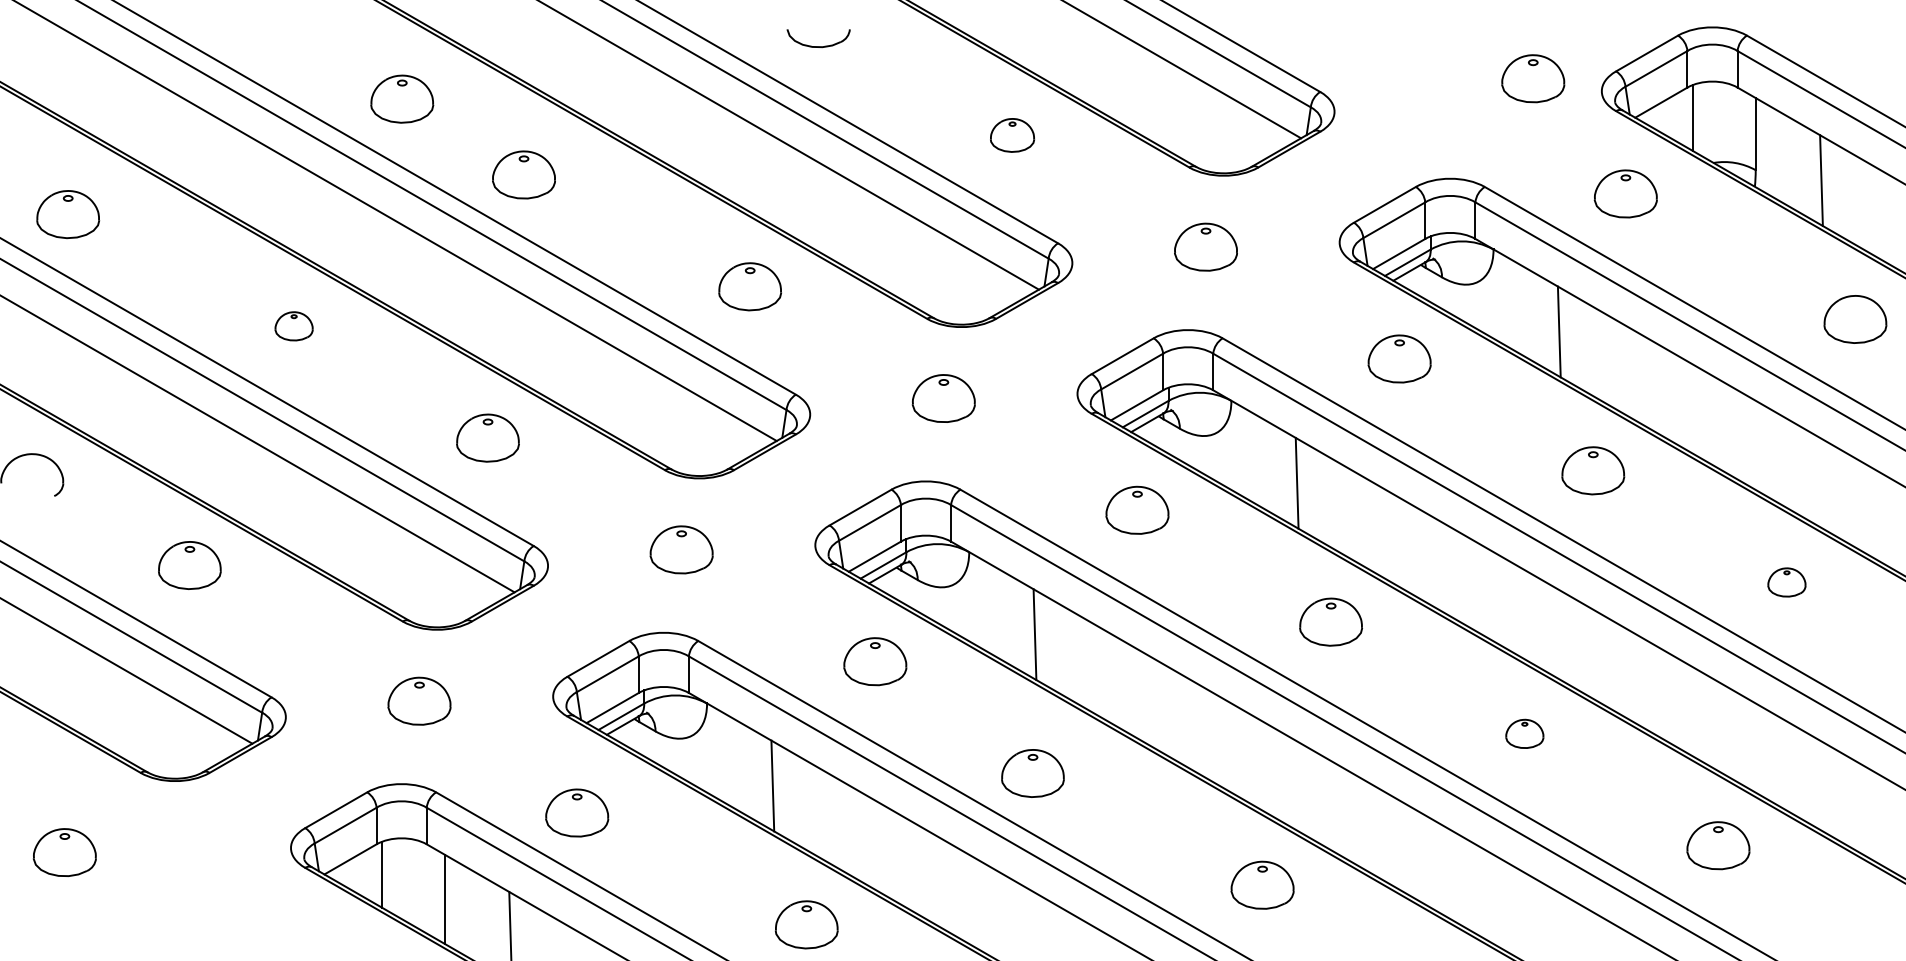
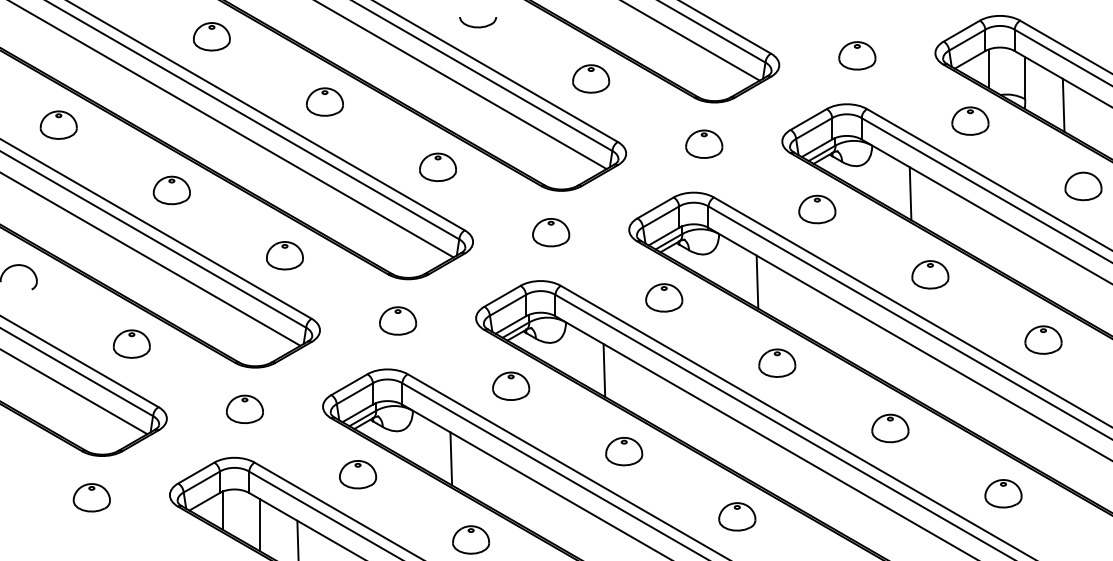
part: (1533, 78) -> (857, 55), moved
part: (401, 98) -> (211, 36), moved
part: (1012, 134) -> (591, 78), size x1.43
part: (523, 173) -> (324, 101), moved
part: (1625, 192) -> (970, 120), moved
part: (67, 213) -> (58, 124), moved
part: (293, 326) -> (171, 190), size x1.67
part: (189, 564) -> (131, 343), moved
part: (1786, 581) -> (1043, 339), size x1.67
part: (1524, 733) -> (890, 428), size x1.67
part: (1033, 773) -> (624, 451), moved
part: (577, 812) -> (358, 474), moved
part: (64, 852) -> (91, 497), moved

